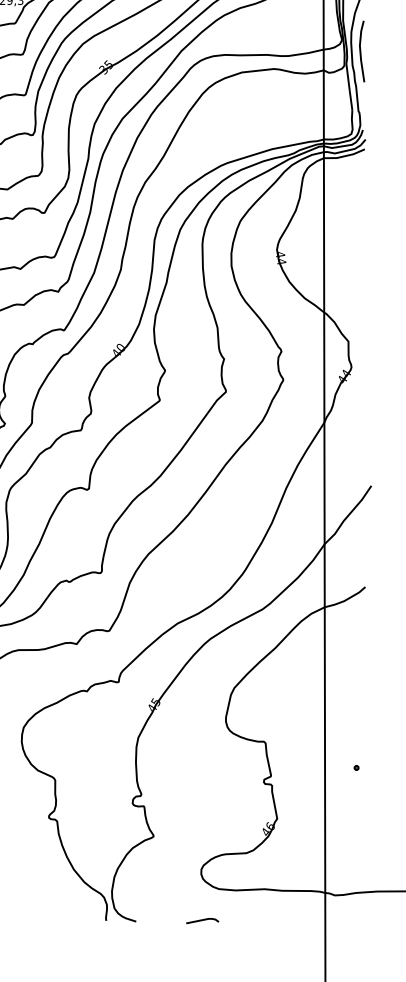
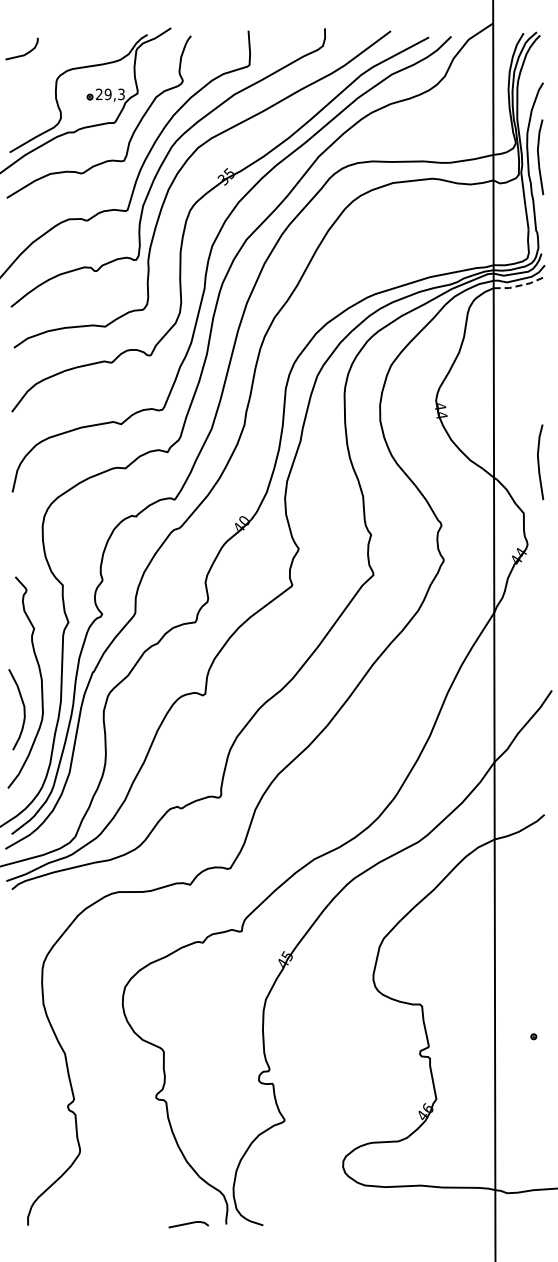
line: (344, 155) -> (519, 285), solid -> dashed
line: (361, 300) -> (539, 462), added
line: (202, 920) -> (188, 1224), moved

